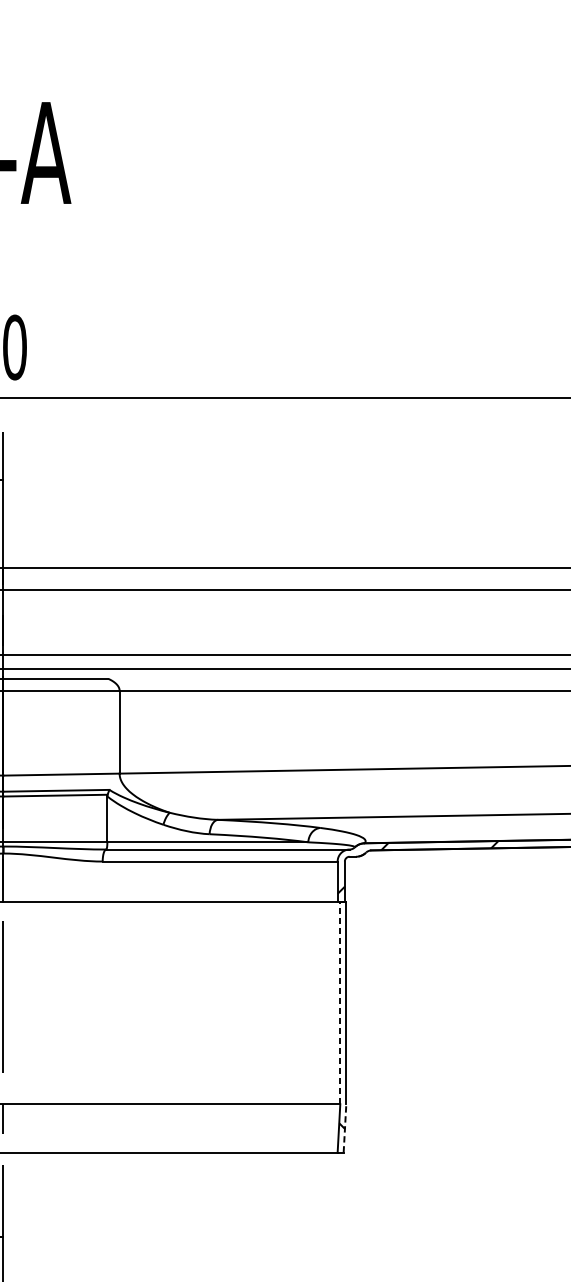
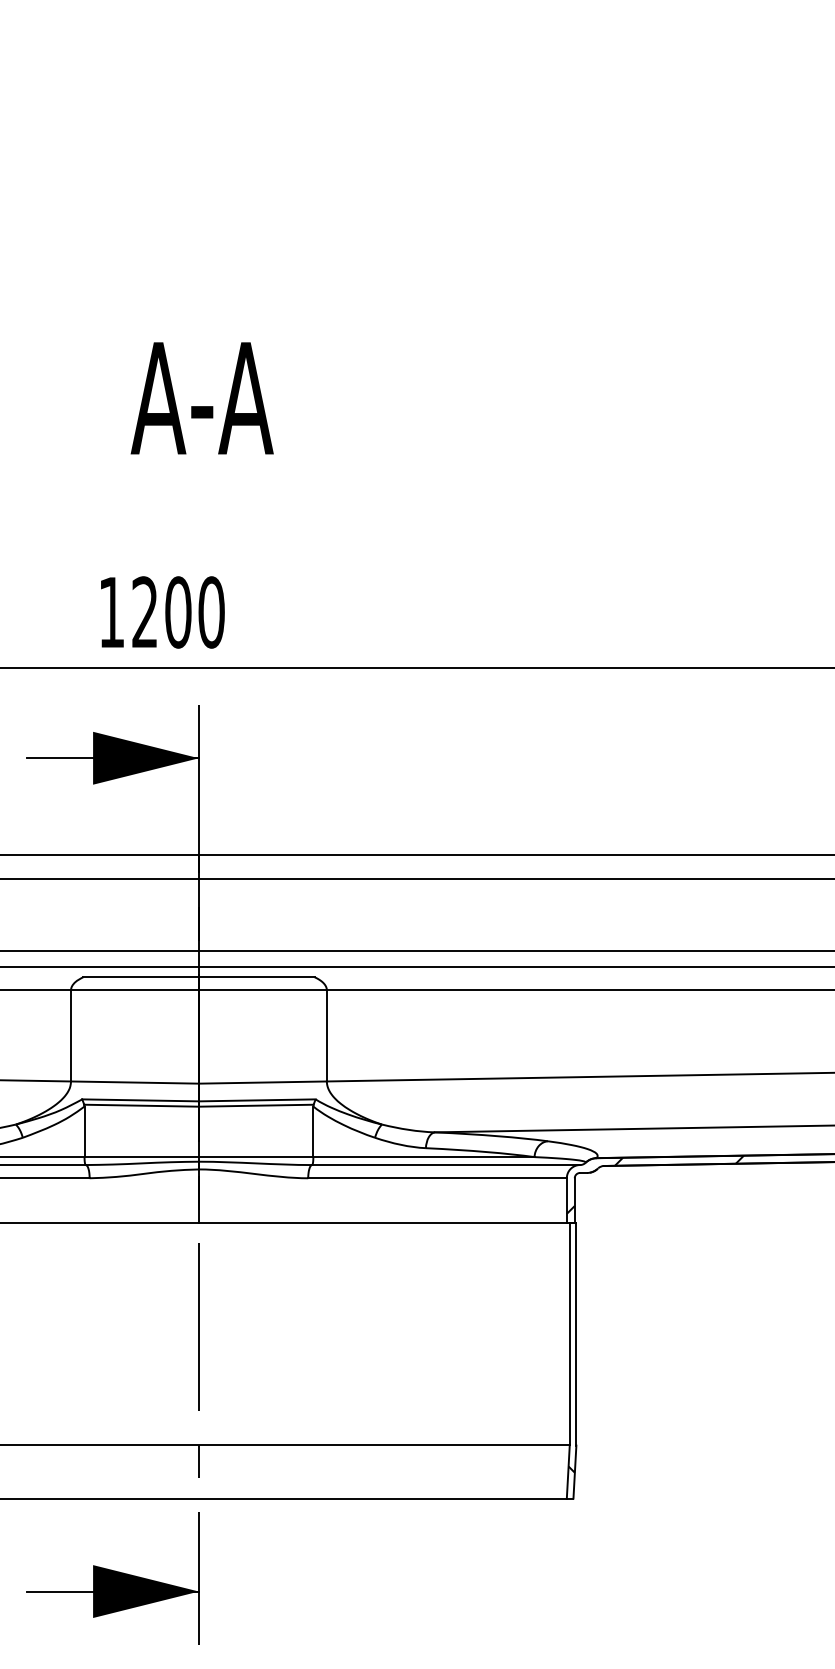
line: (340, 1002) -> (569, 1333), dashed -> solid
line: (344, 1128) -> (574, 1472), dashed -> solid

